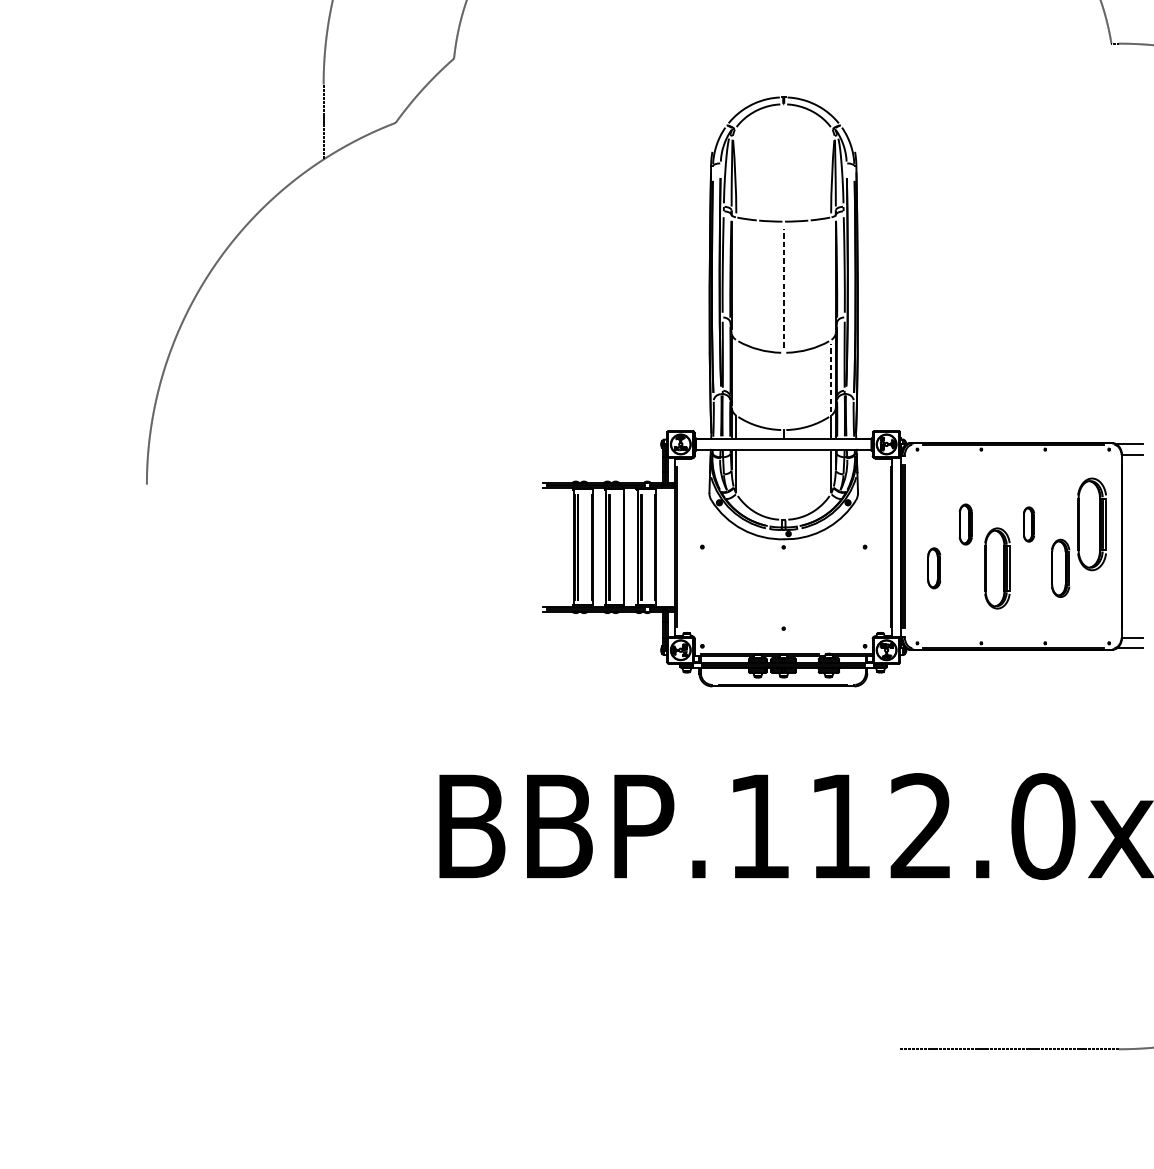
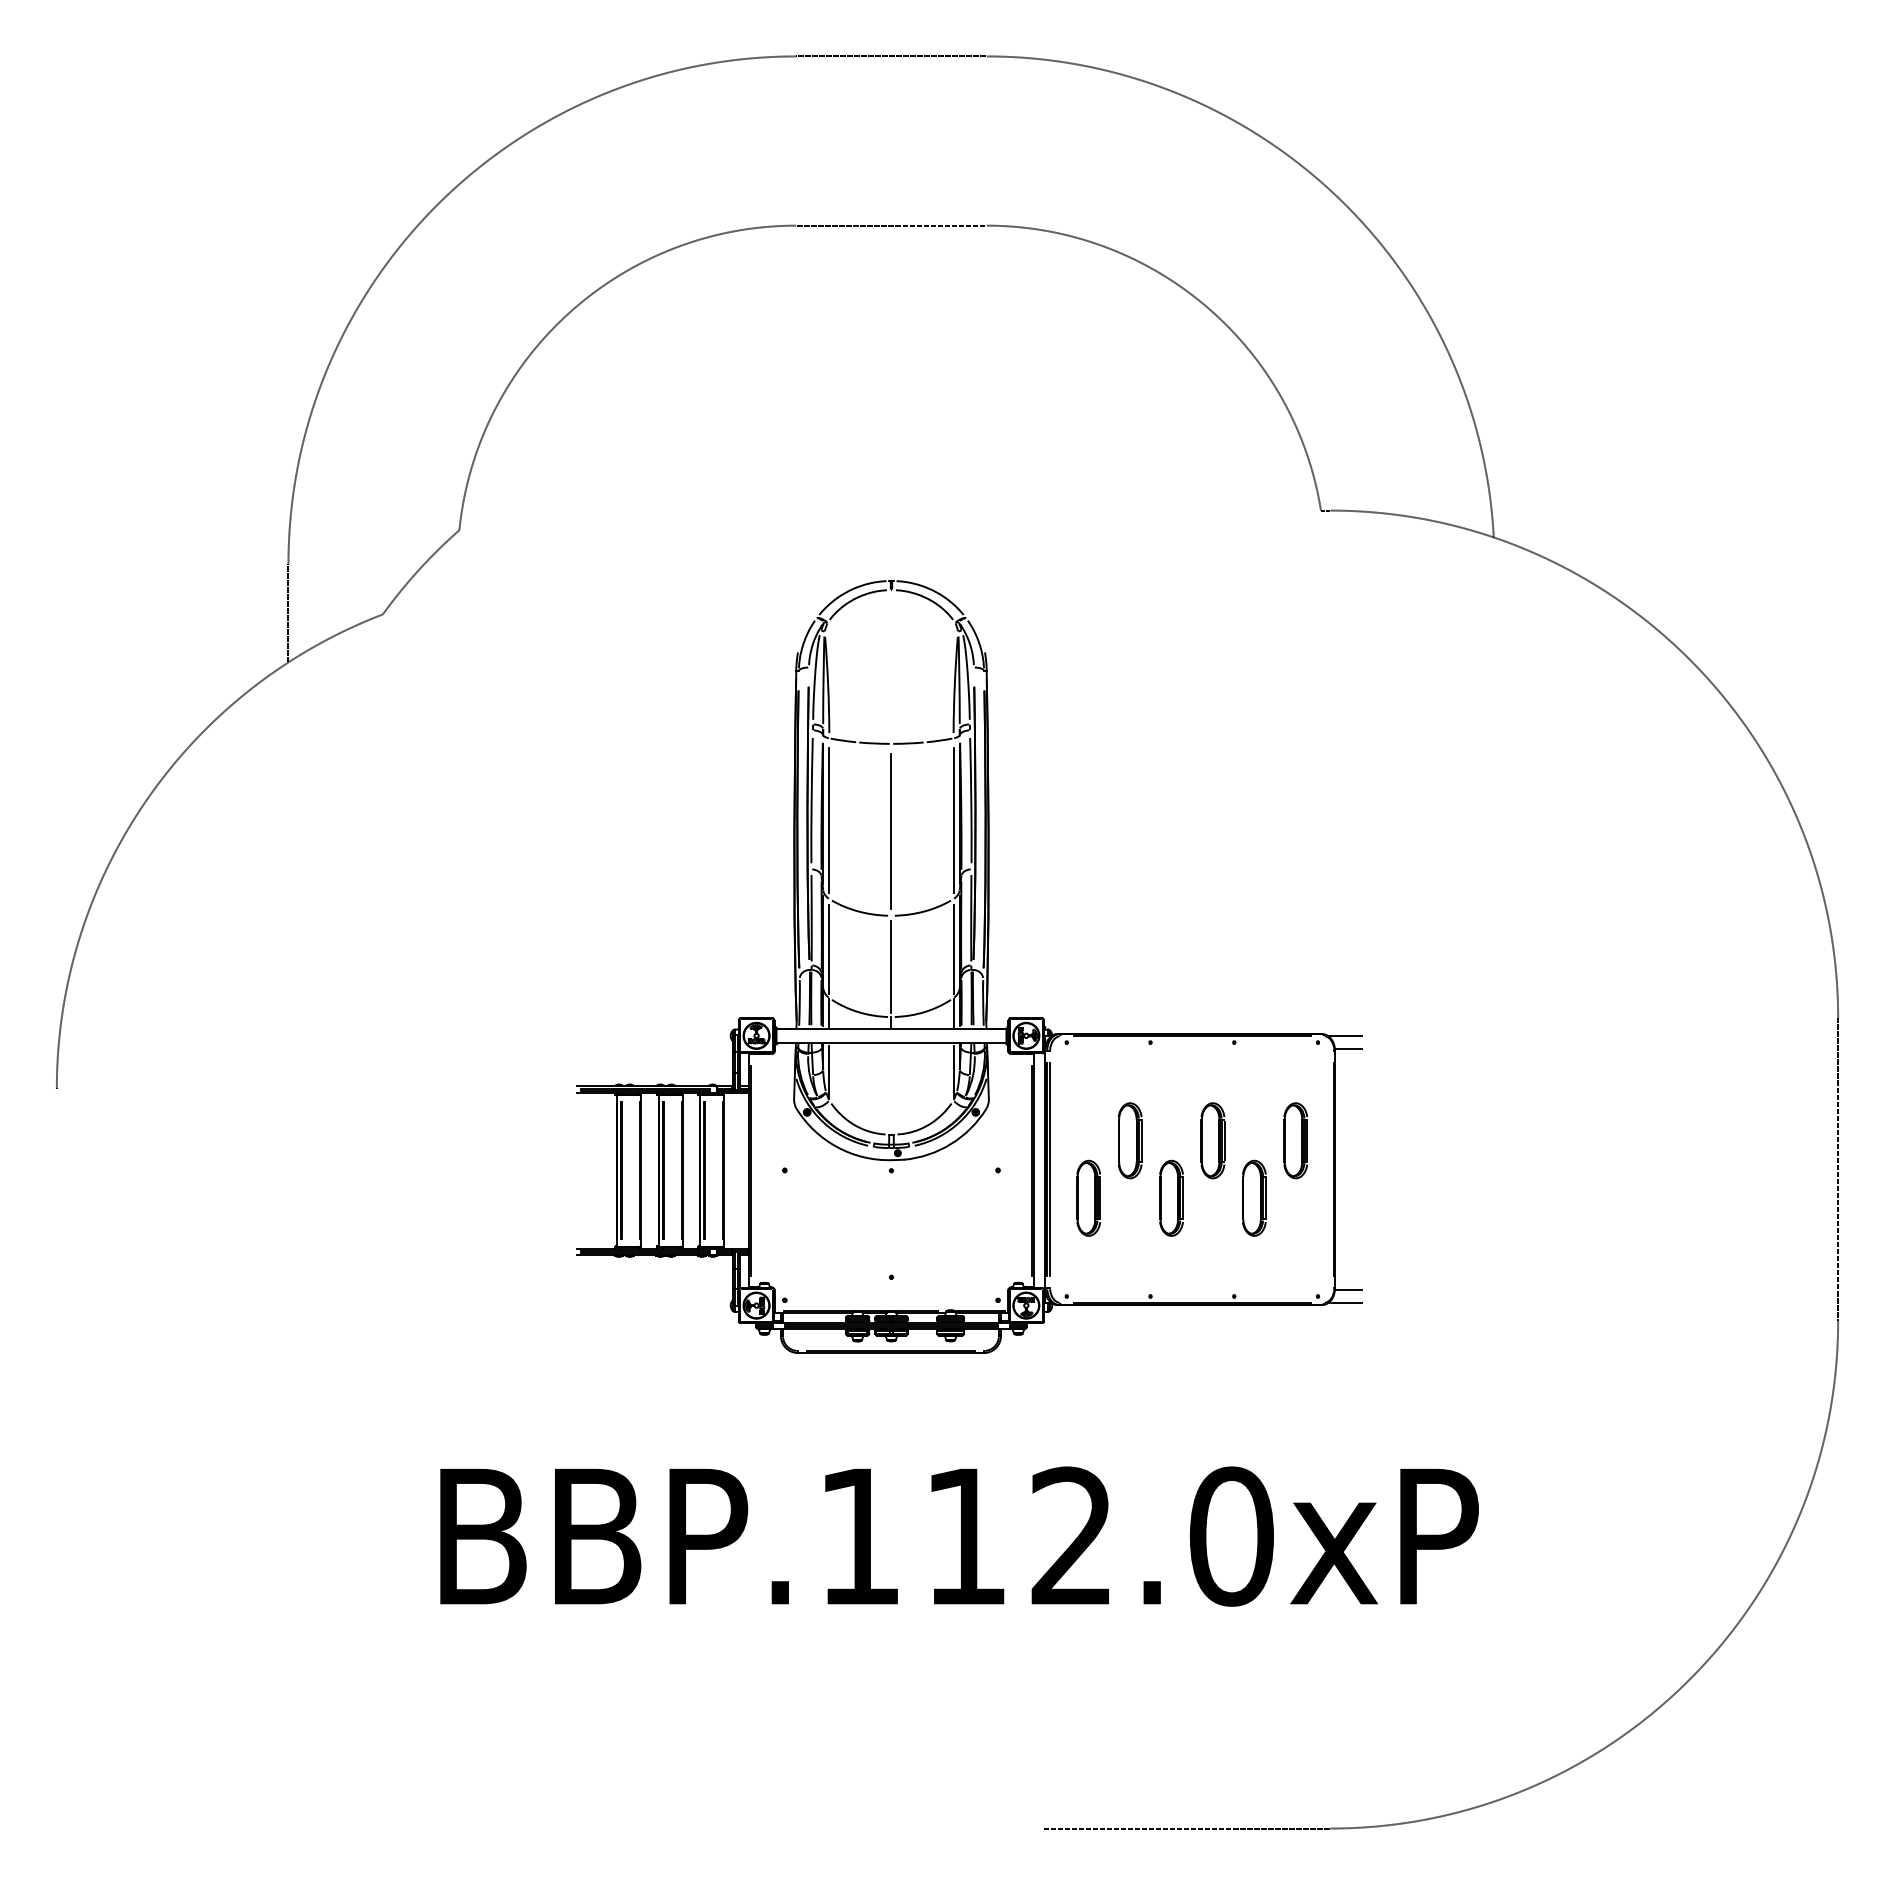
line: (736, 279) -> (829, 819), added
line: (831, 279) -> (953, 819), added
line: (783, 288) -> (891, 831), dashed -> solid
line: (736, 377) -> (829, 948), added
line: (831, 378) -> (953, 949), dashed -> solid
line: (783, 391) -> (891, 966), added
part: (965, 524) -> (1129, 1140), size x1.43
part: (1028, 524) -> (1212, 1140), size x1.67
part: (1092, 524) -> (1295, 1140), size x0.62
part: (934, 567) -> (1088, 1197), size x1.43
part: (997, 567) -> (1171, 1197), size x0.71

